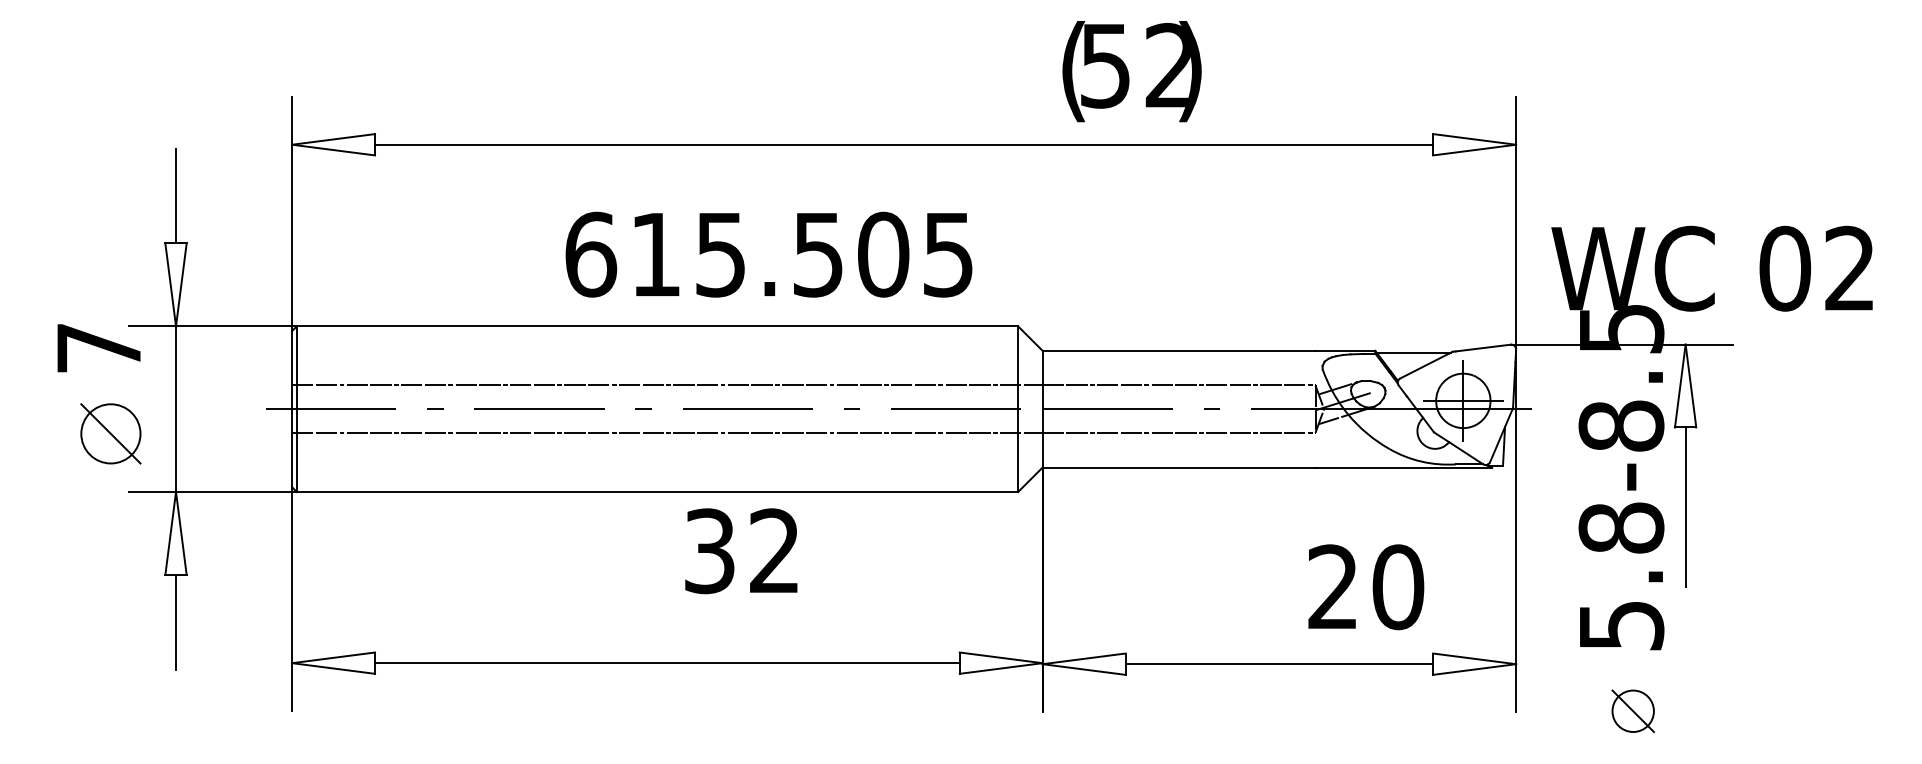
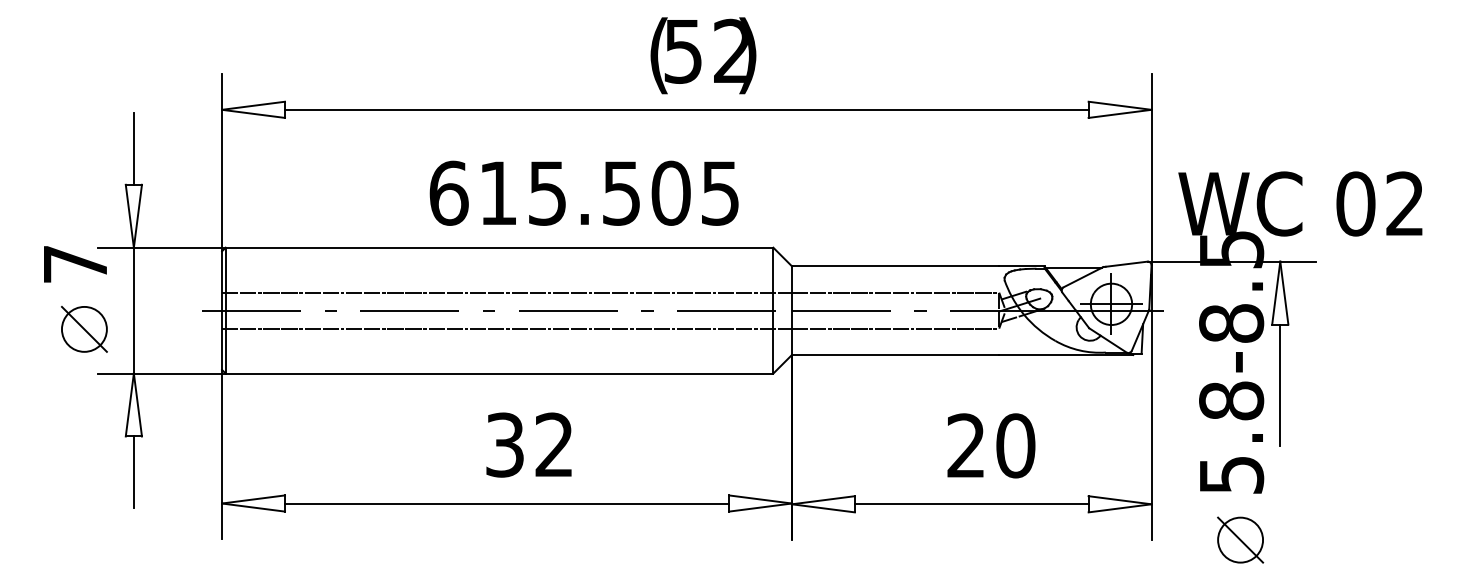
text: (1131, 71) -> (703, 55), moved
text: (741, 551) -> (529, 445), moved
text: (1366, 587) -> (991, 446), moved
part: (1632, 710) -> (1239, 539), size x1.43

